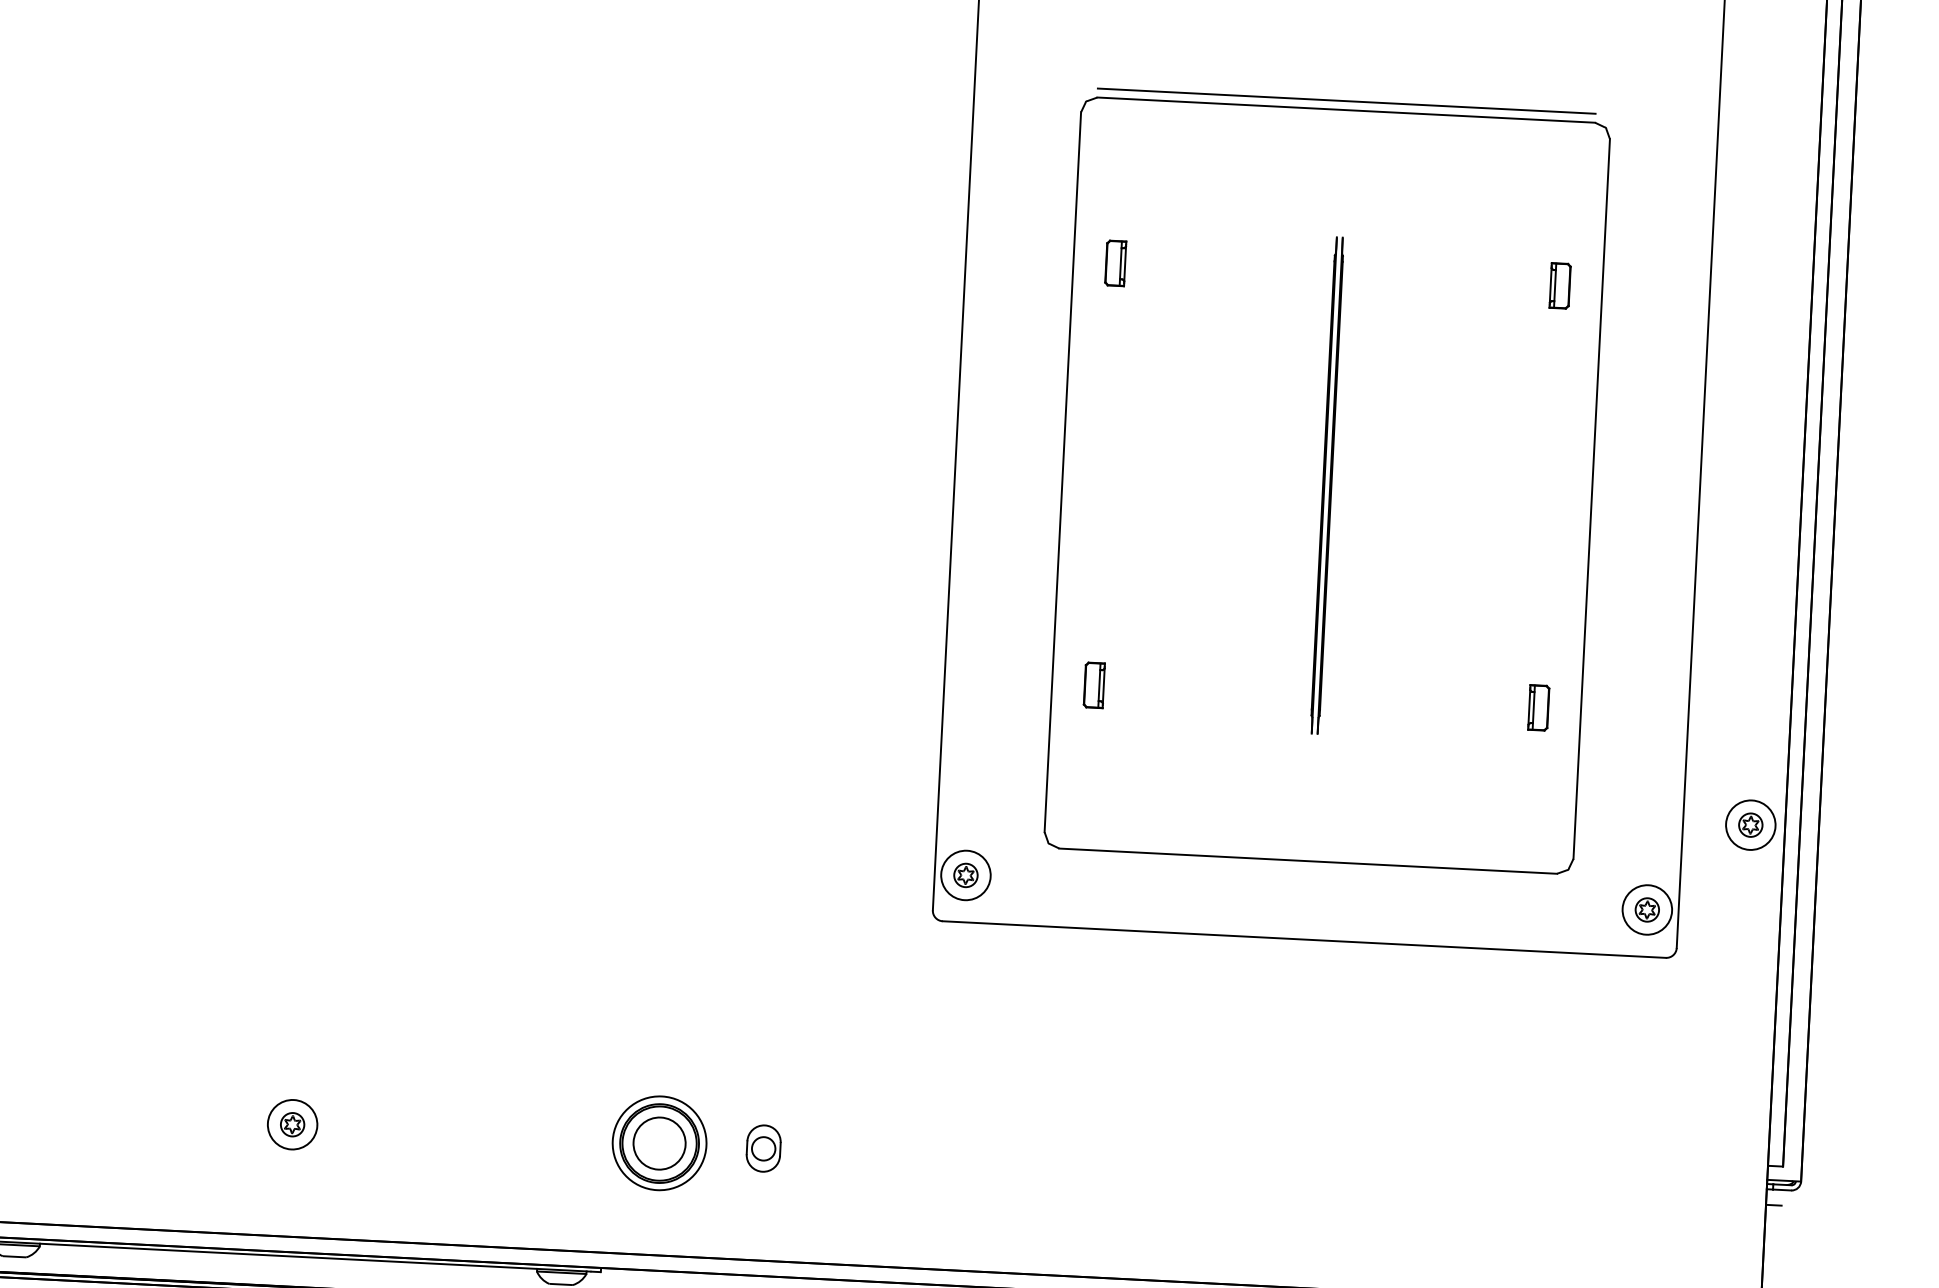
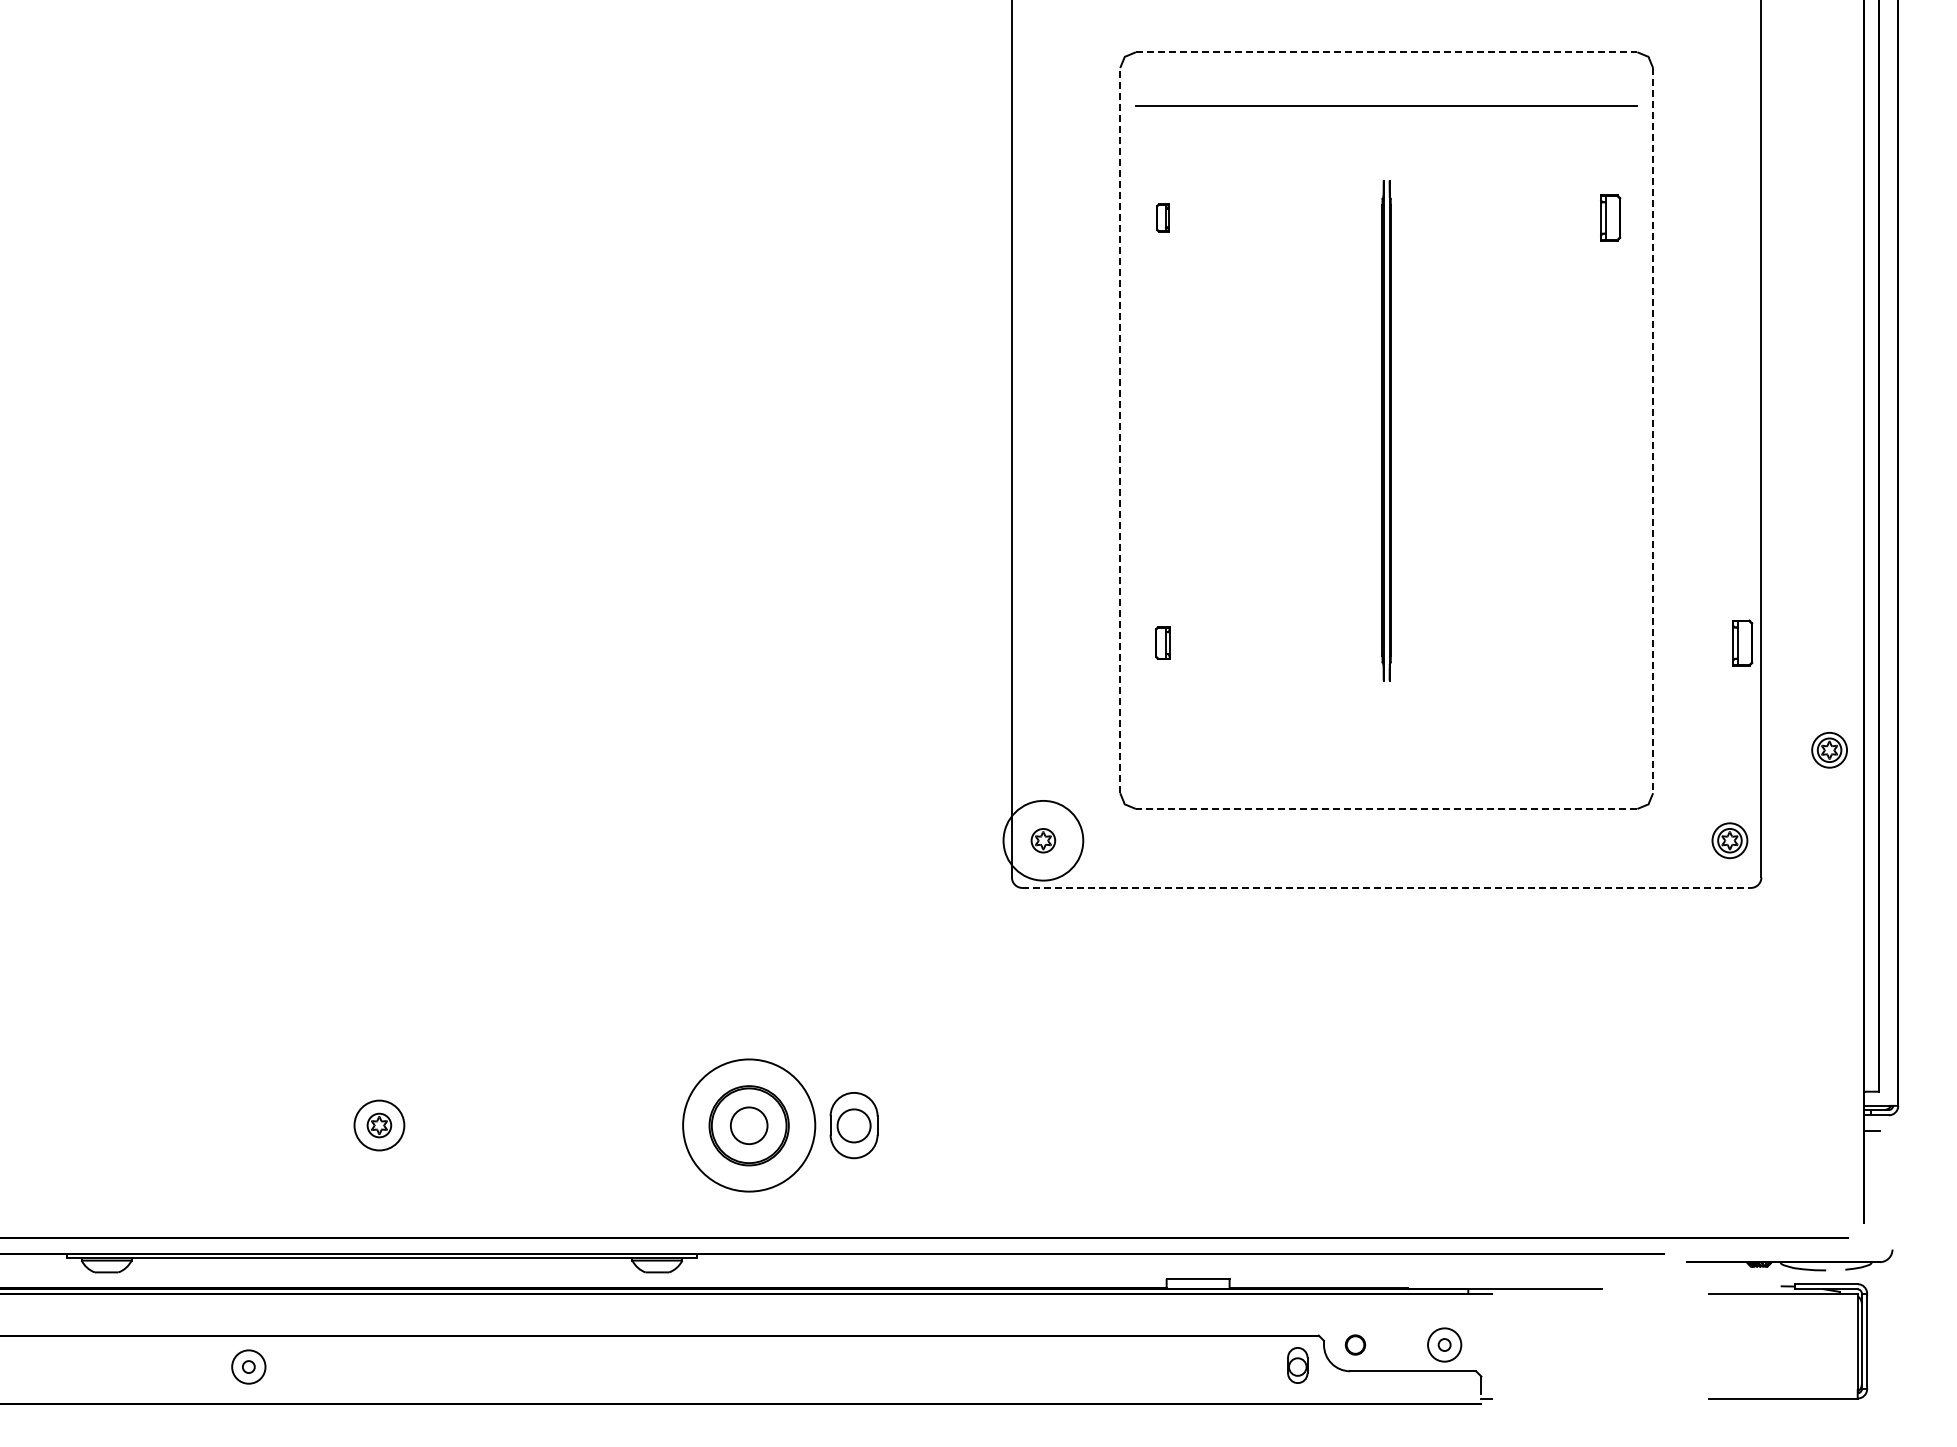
line: (1346, 100) -> (1386, 105), moved
line: (1346, 110) -> (1386, 52), solid -> dashed
part: (1115, 262) -> (1162, 217), size x0.6
line: (1063, 472) -> (1120, 430), solid -> dashed
line: (1592, 498) -> (1653, 430), solid -> dashed
part: (1094, 684) -> (1162, 642), size x0.7
part: (1538, 707) -> (1742, 642), moved
circle: (1750, 825) -> (1829, 750), size x0.7
line: (1308, 860) -> (1386, 808), solid -> dashed
circle: (966, 875) -> (1043, 840), size x1.6
circle: (1646, 909) -> (1729, 840), size x0.7
line: (1305, 939) -> (1387, 887), solid -> dashed
circle: (658, 1143) -> (748, 1125), size x0.7
circle: (658, 1143) -> (748, 1125), size x1.4
part: (763, 1148) -> (853, 1125), size x1.4

